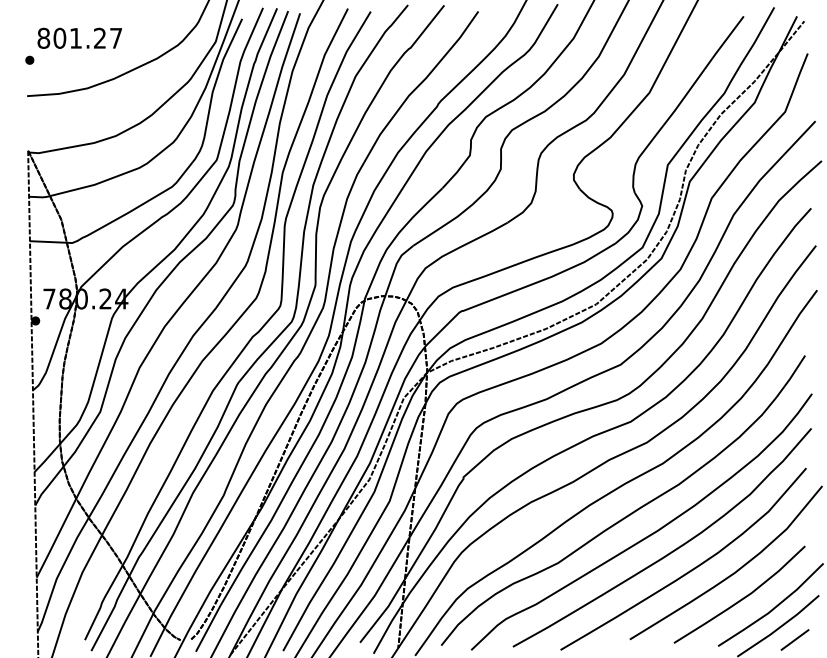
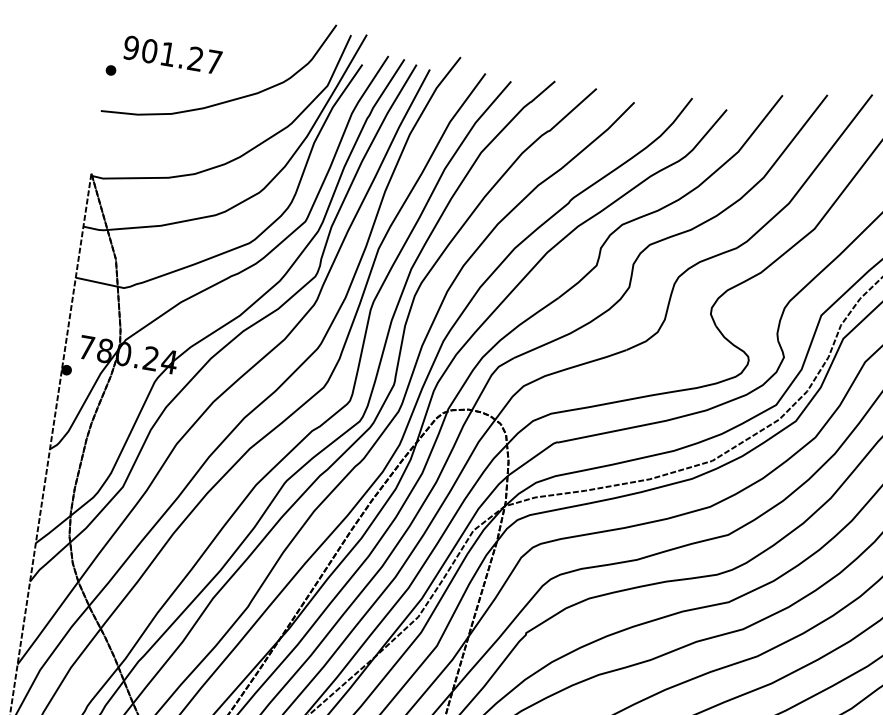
text: (43, 38) -> (130, 48), 801.27 -> 901.27

